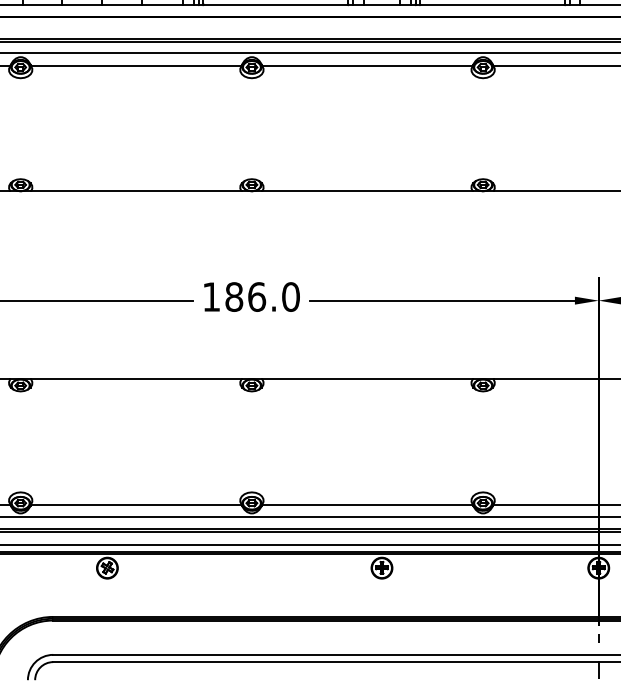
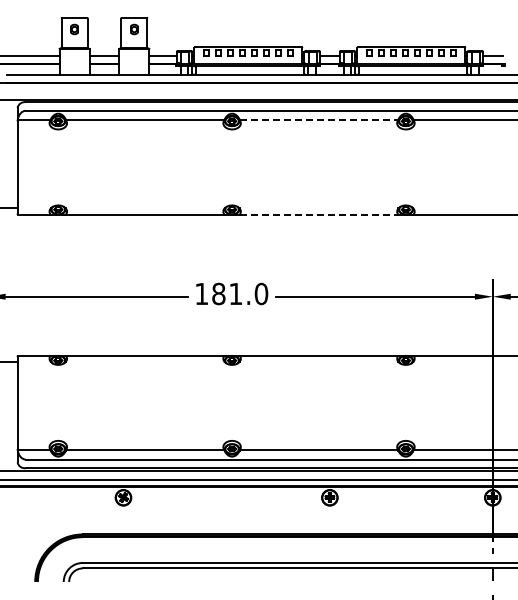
line: (368, 66) -> (319, 120), solid -> dashed
line: (368, 191) -> (319, 214), solid -> dashed
text: (256, 296) -> (235, 293), 186.0 -> 181.0

